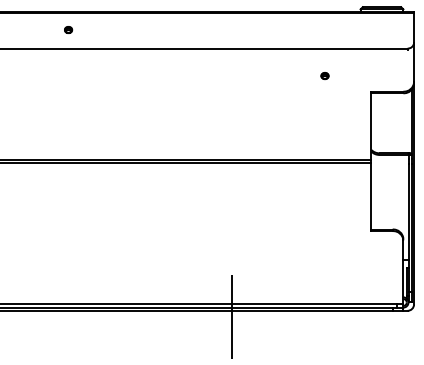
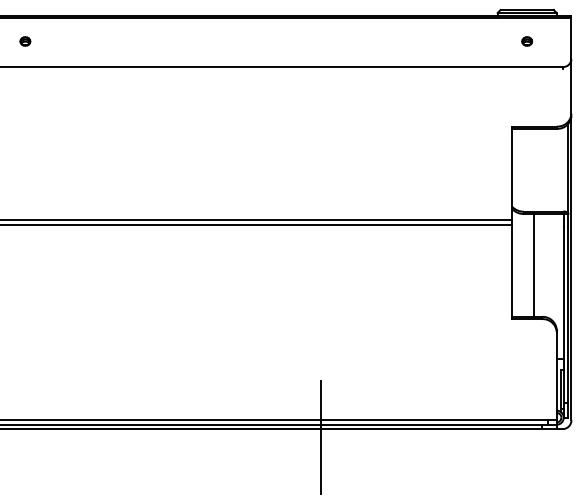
part: (68, 29) -> (25, 40), moved
part: (324, 75) -> (526, 40), moved
line: (387, 191) -> (534, 264), added

